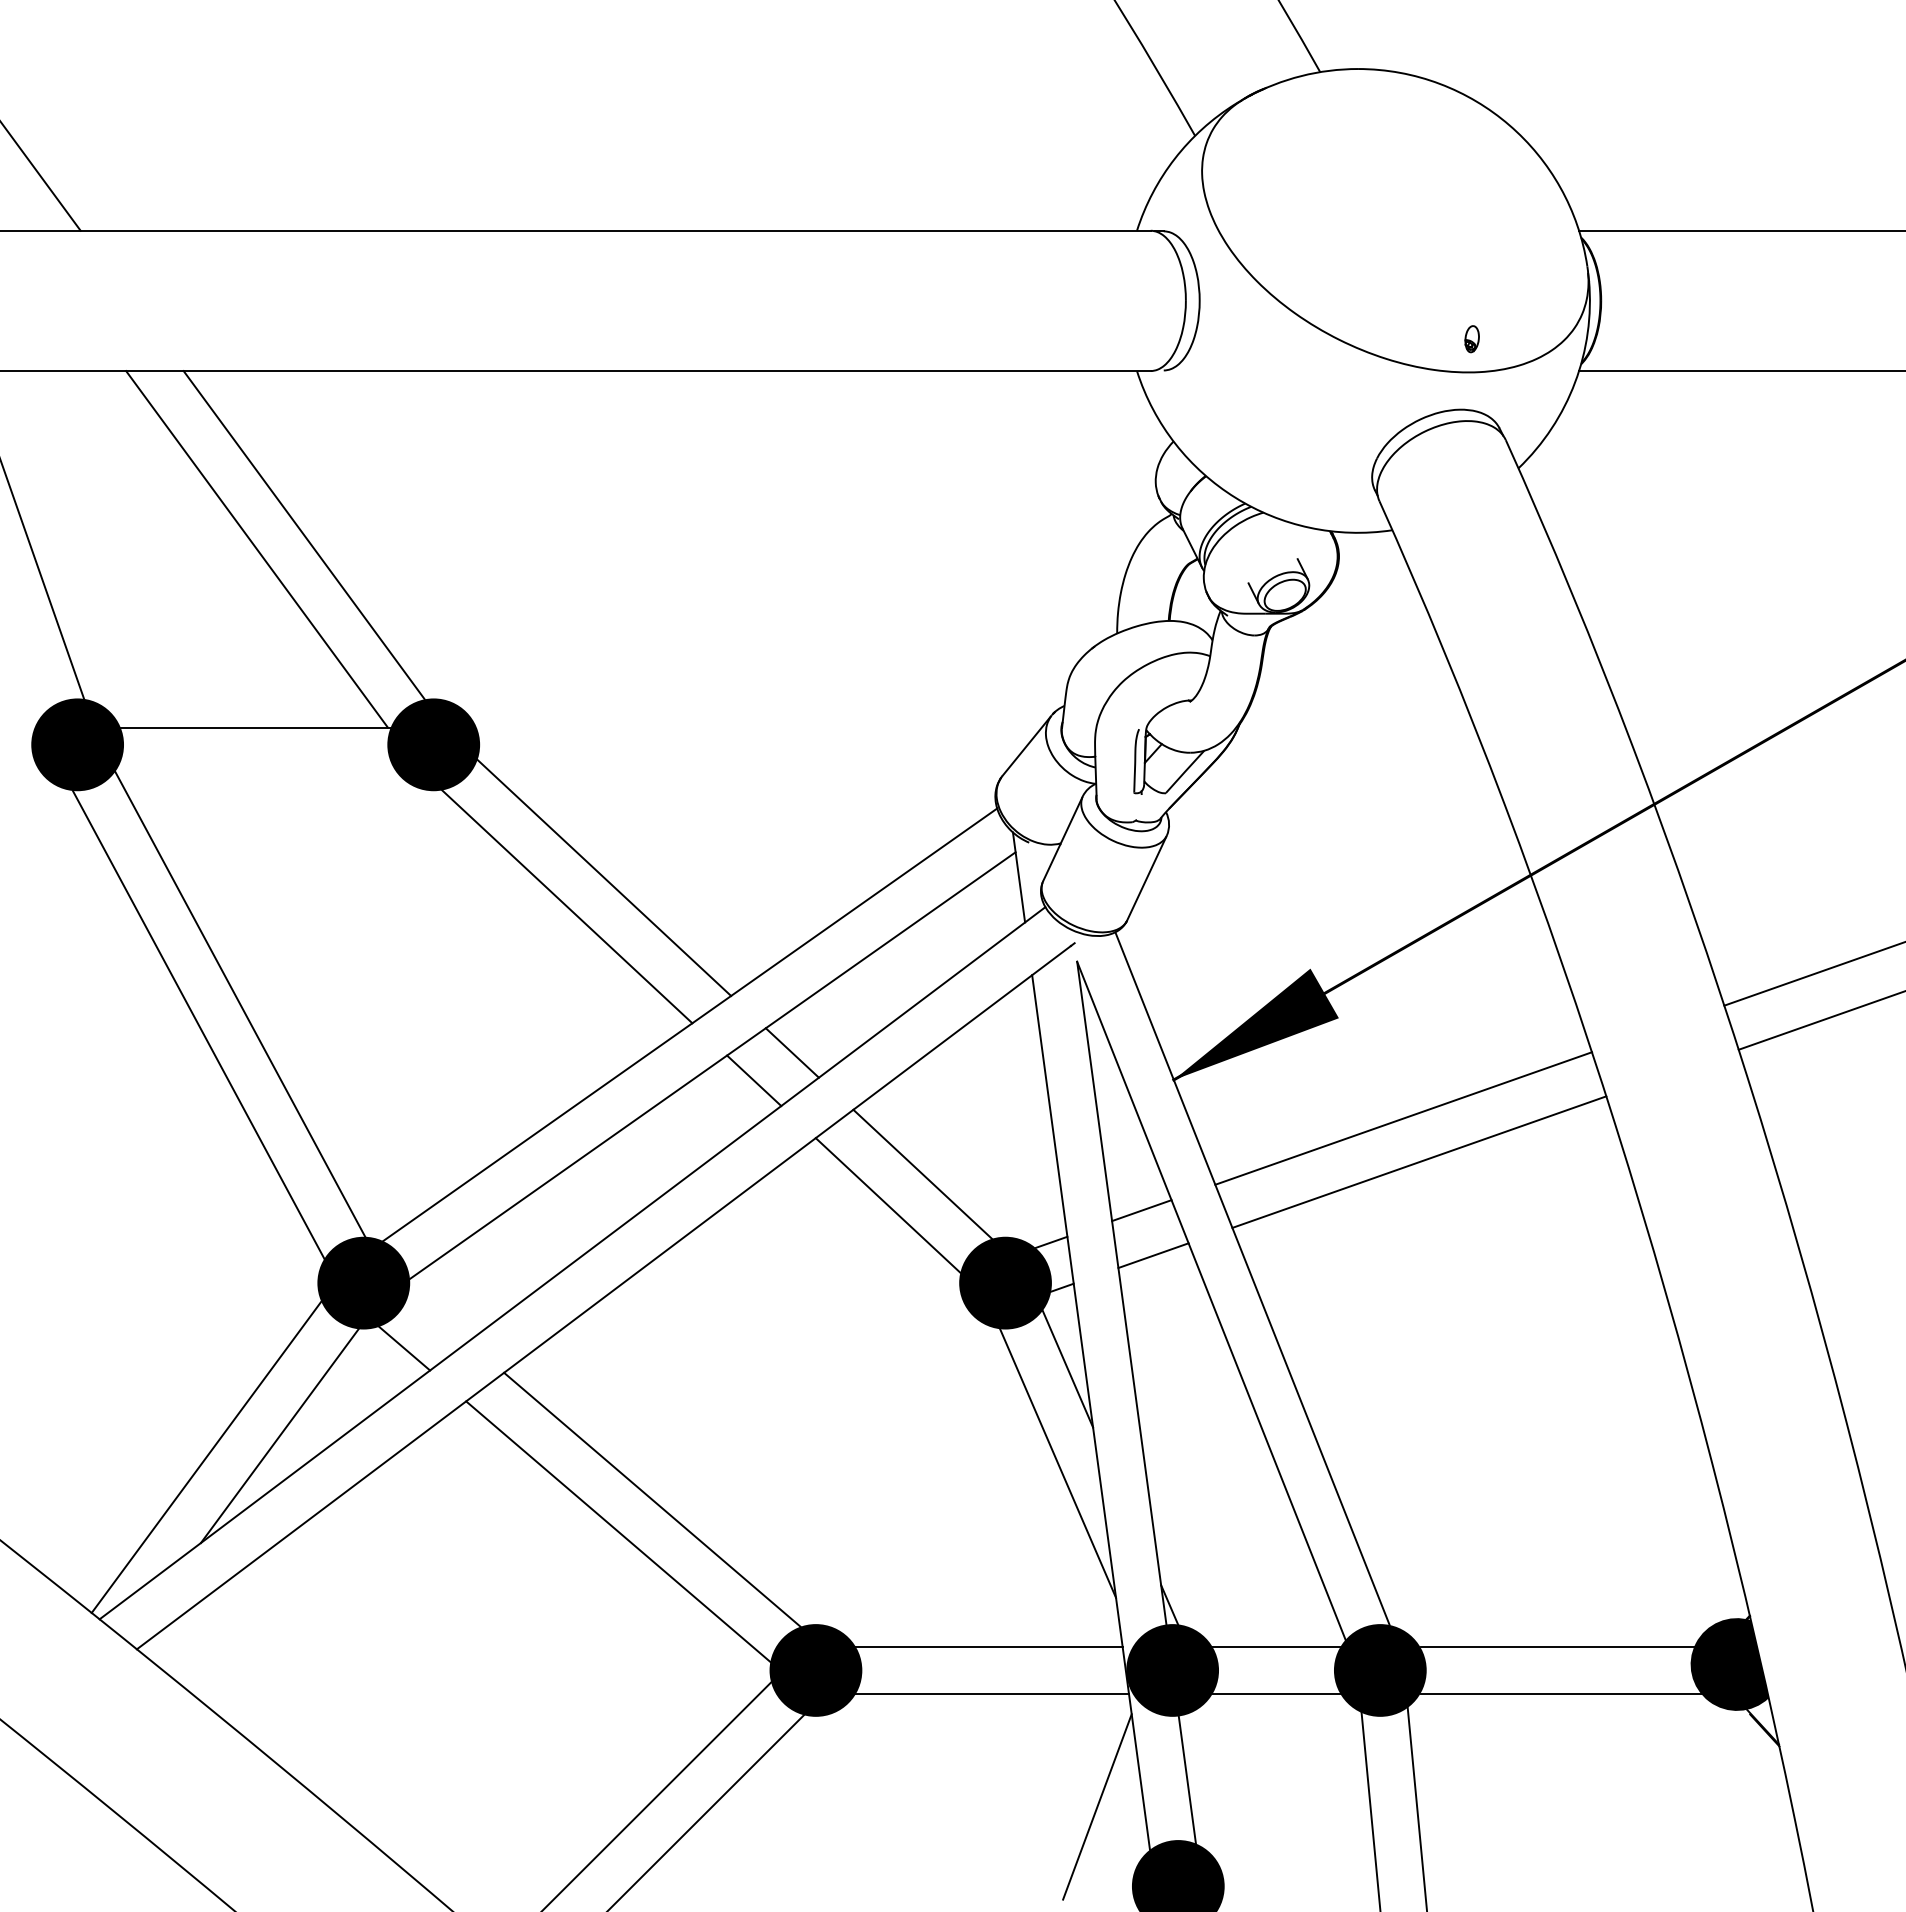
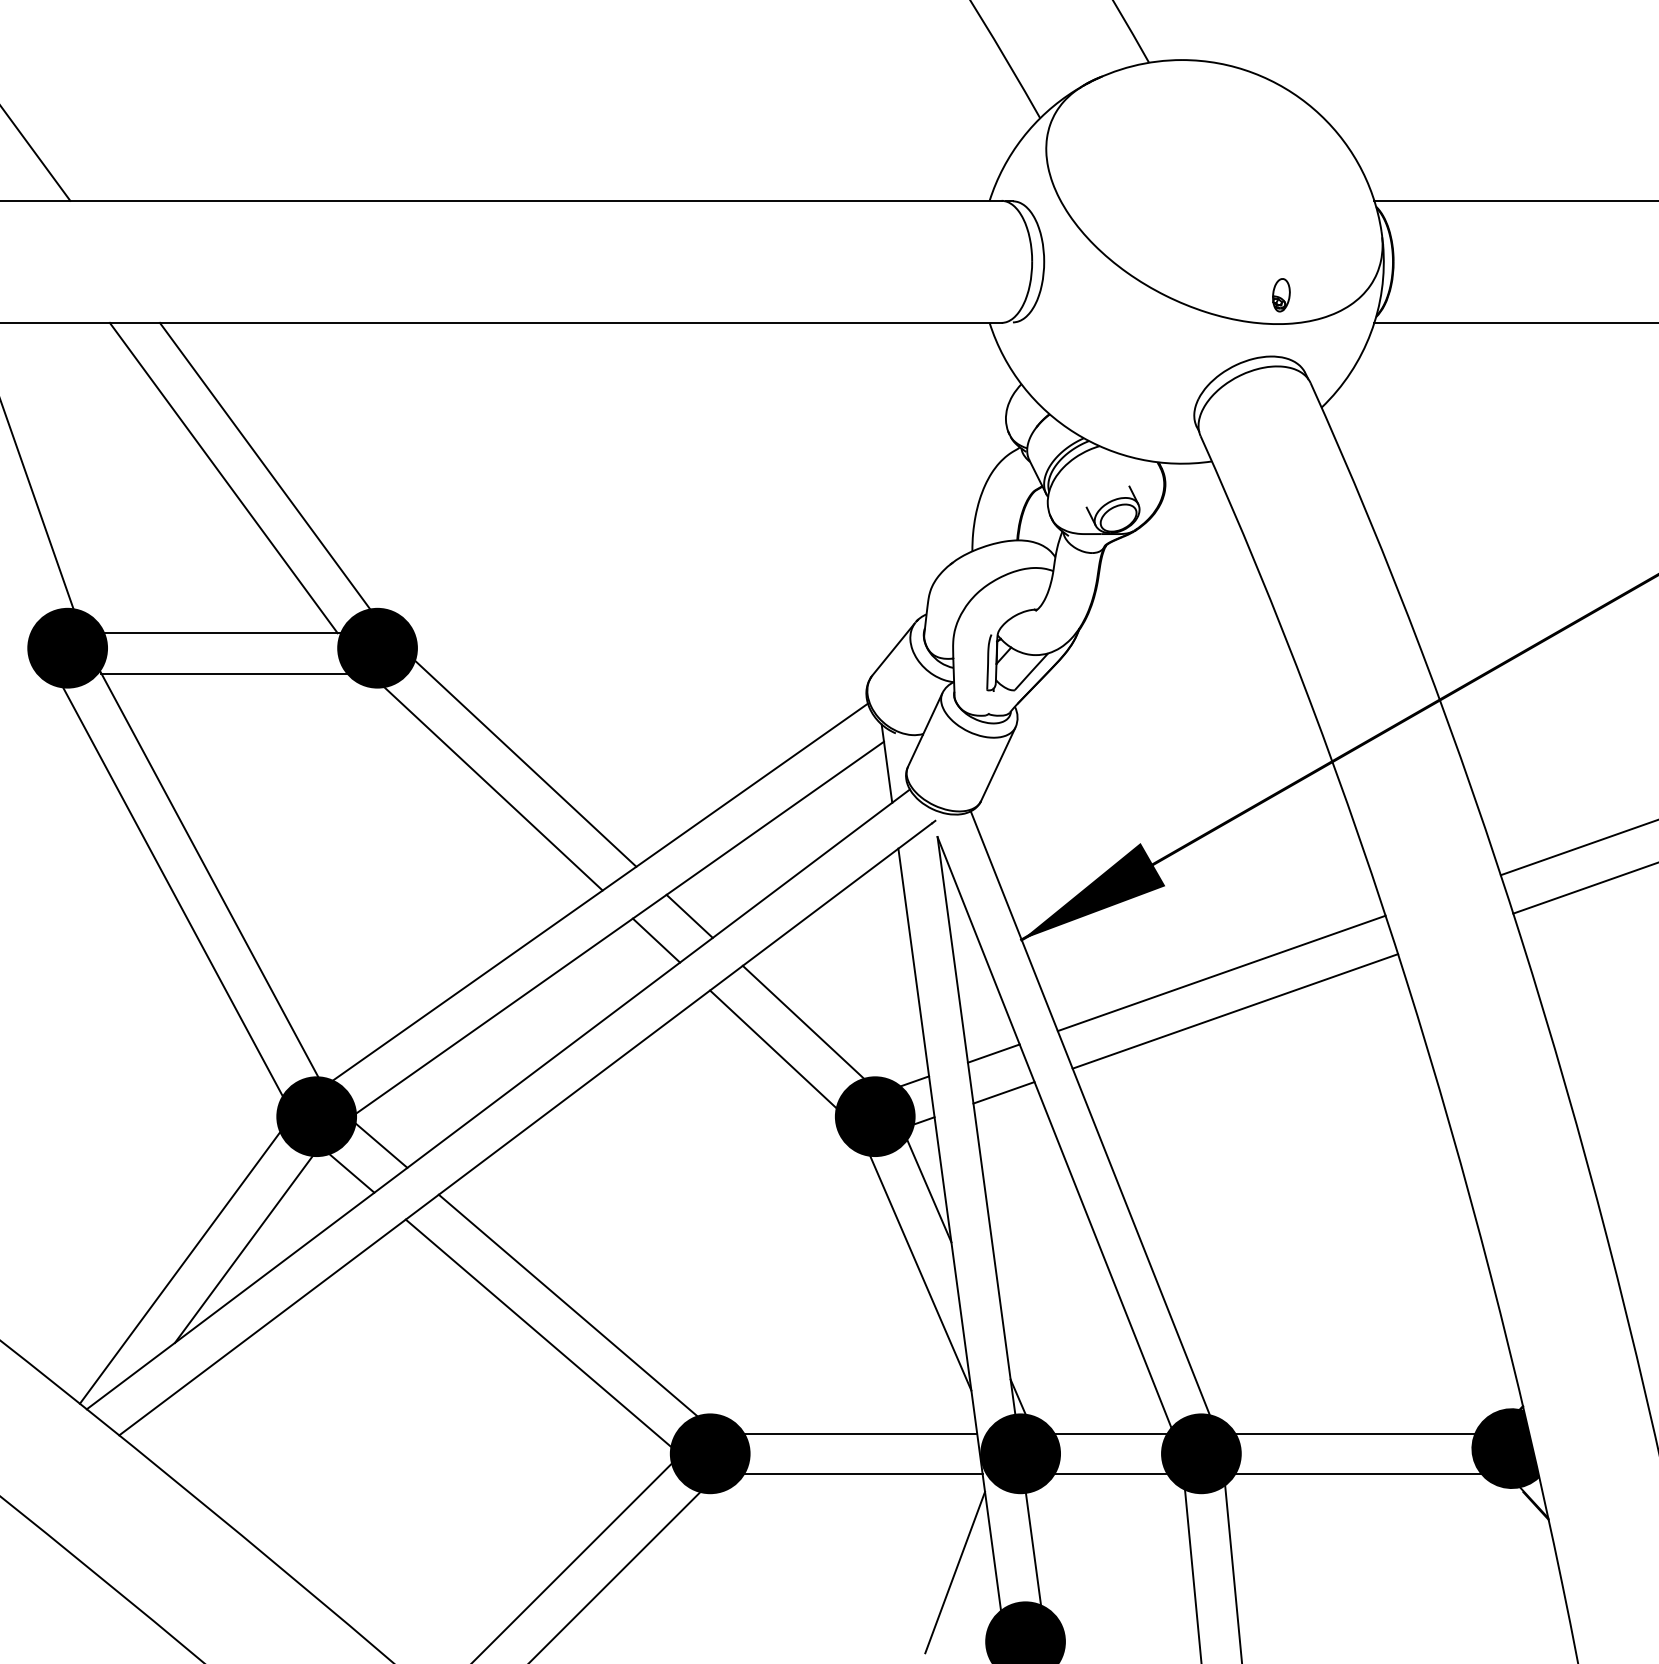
part: (1471, 338) -> (1280, 294), size x1.43
line: (270, 773) -> (235, 673), added
line: (438, 1316) -> (381, 1145), added

